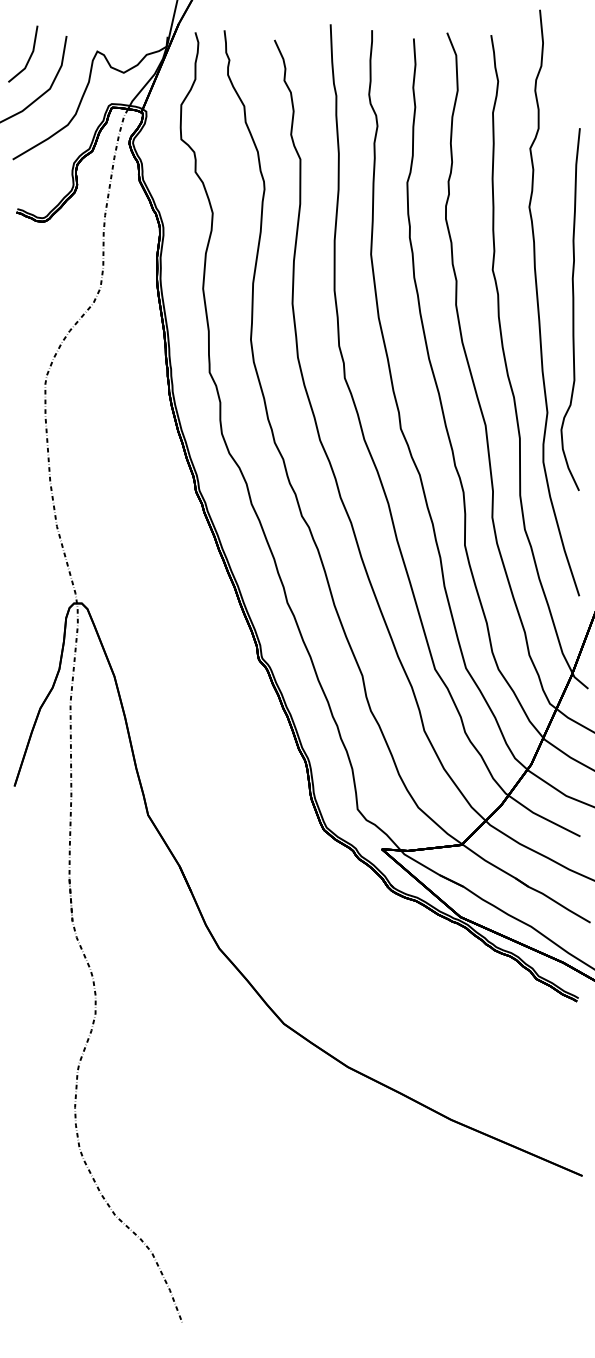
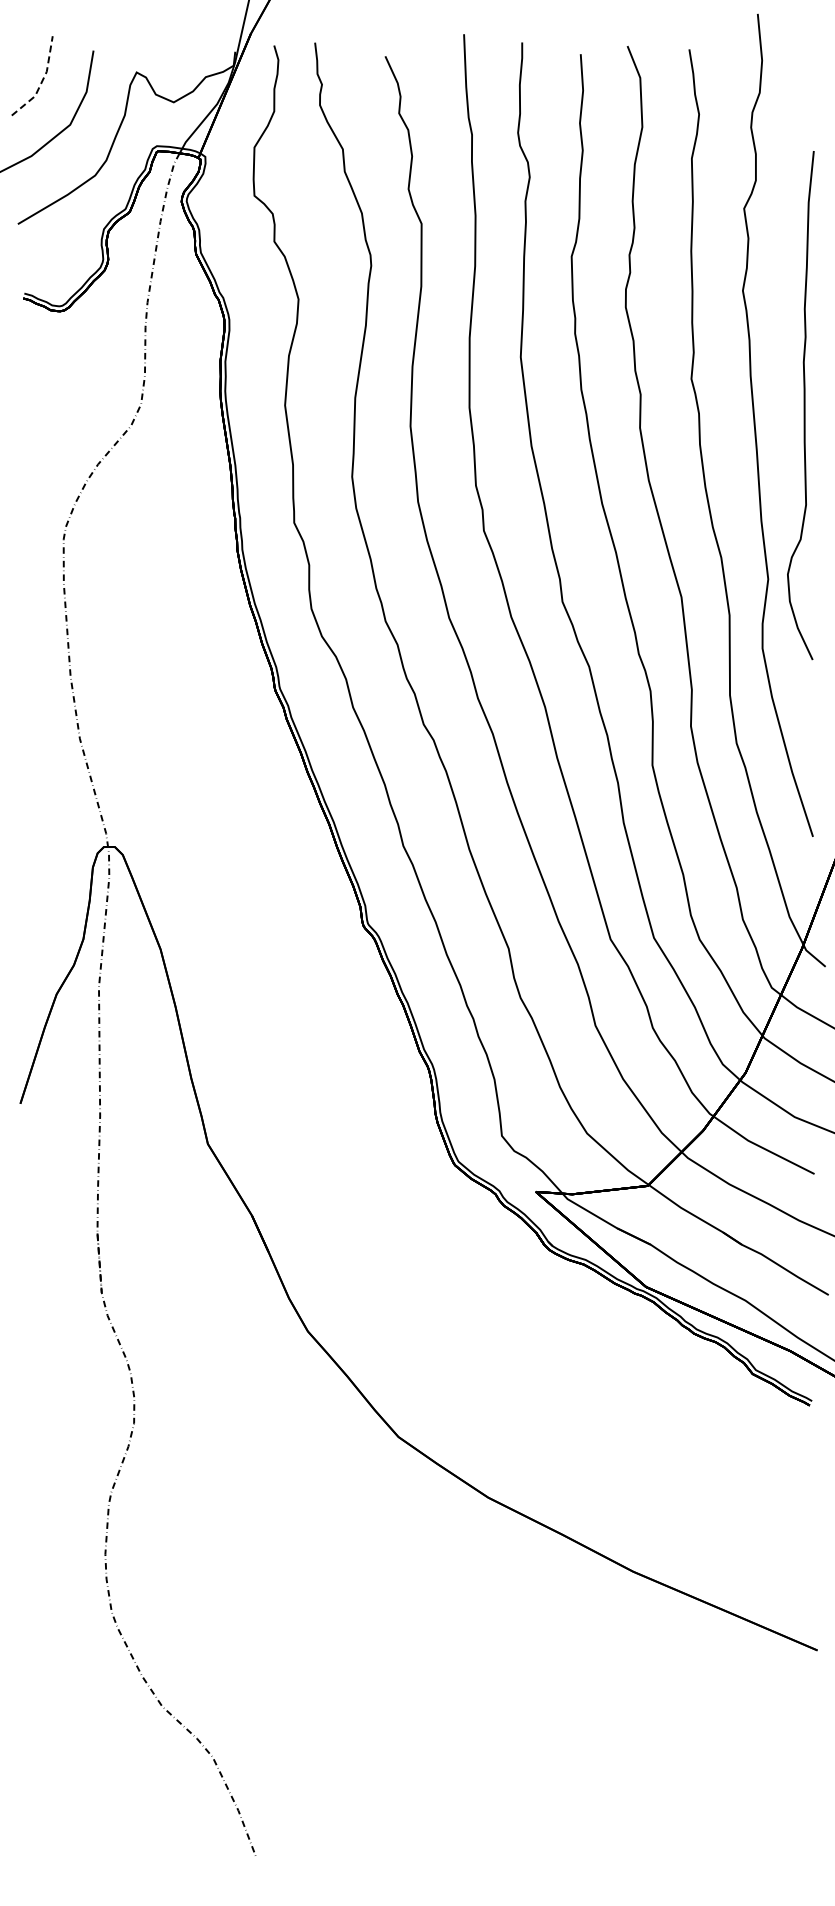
line: (30, 57) -> (42, 80), solid -> dashed
curve: (572, 309) -> (803, 405), moved

